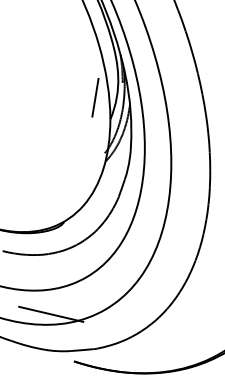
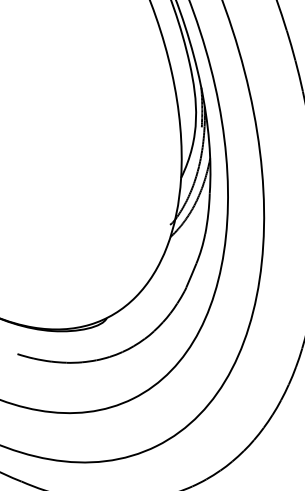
line: (95, 97) -> (162, 145), removed
line: (51, 313) -> (80, 446), removed

